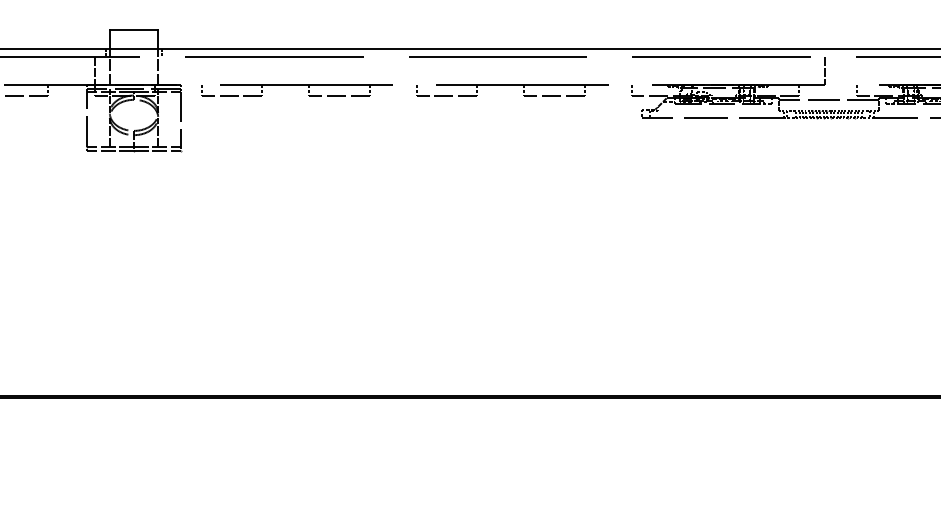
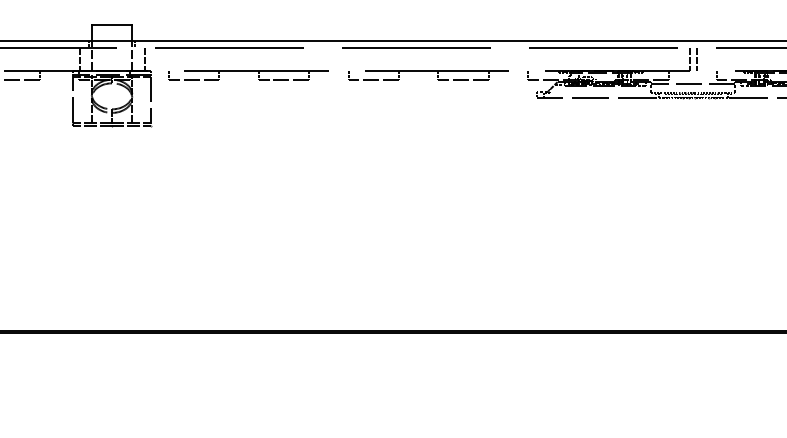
line: (172, 70) -> (144, 58), added
line: (833, 70) -> (697, 58), added

